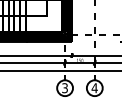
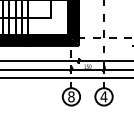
text: (65, 87) -> (71, 96), 3 -> 8

